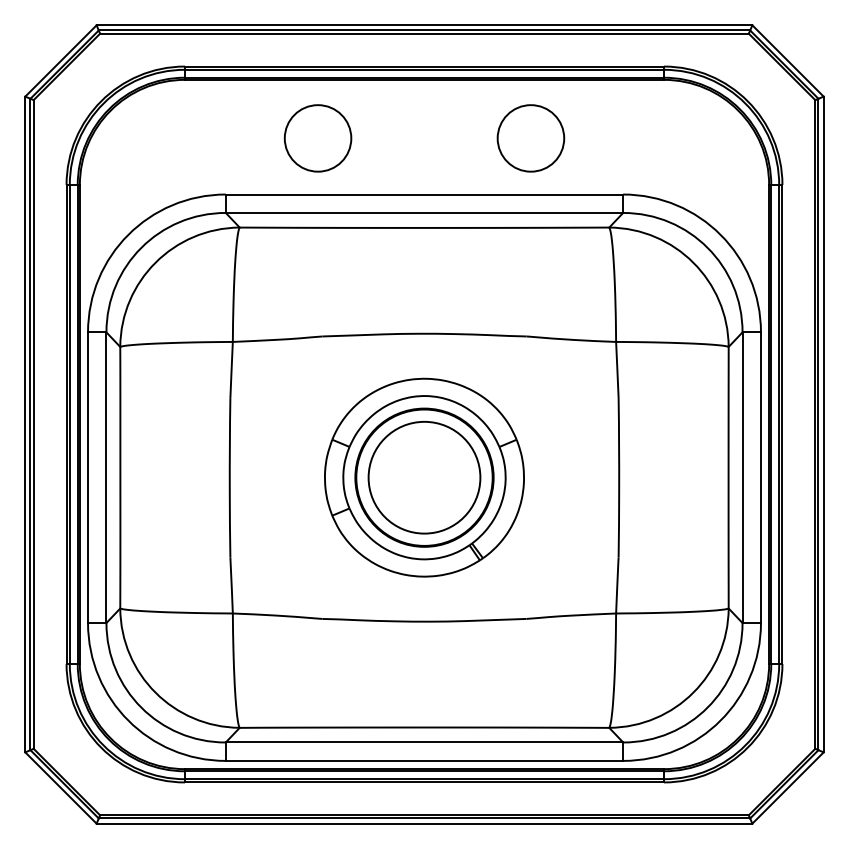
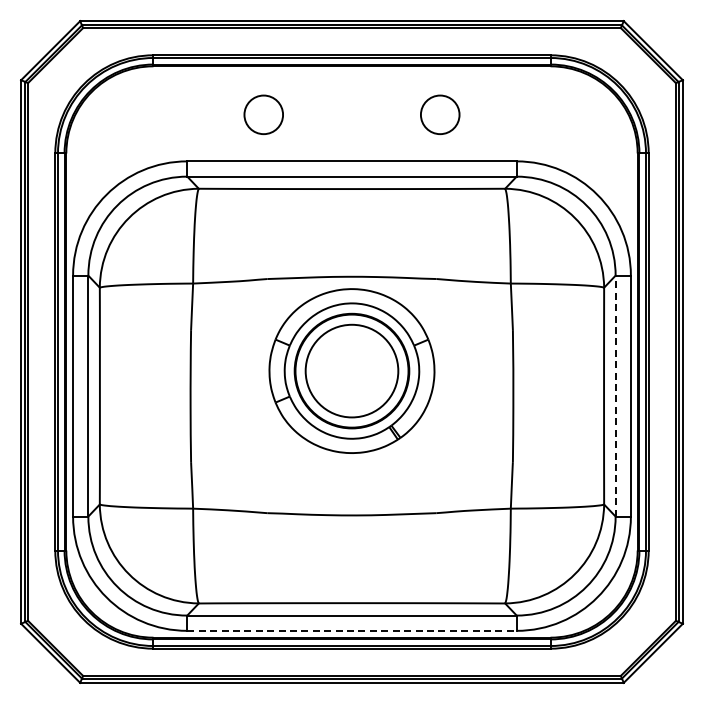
circle: (317, 137) -> (263, 114), size x0.7
circle: (530, 137) -> (439, 114), size x0.7
part: (423, 476) -> (351, 370), moved
line: (742, 476) -> (615, 395), solid -> dashed
line: (425, 760) -> (352, 630), solid -> dashed

